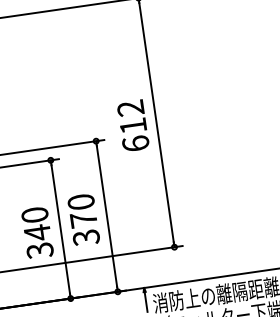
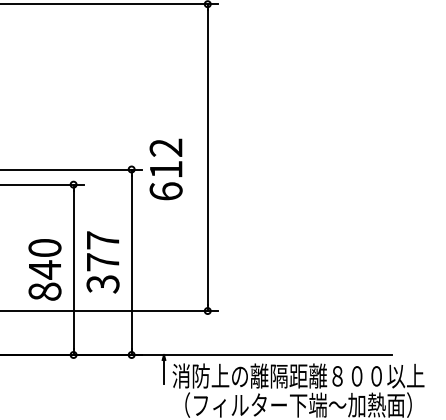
text: (132, 125) -> (165, 169), moved
text: (80, 202) -> (102, 240), 370 -> 377
text: (39, 250) -> (44, 291), 340 -> 840

